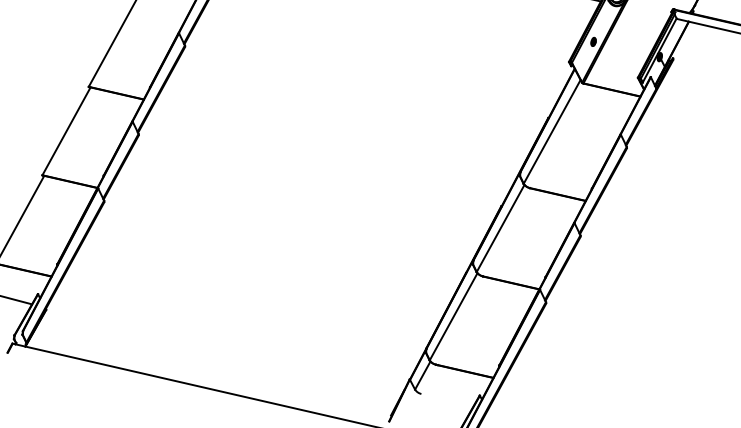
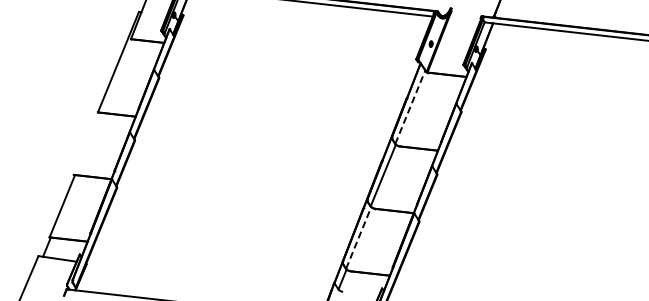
line: (66, 130) -> (86, 143), removed
line: (552, 132) -> (410, 107), solid -> dashed
line: (453, 316) -> (358, 237), solid -> dashed

